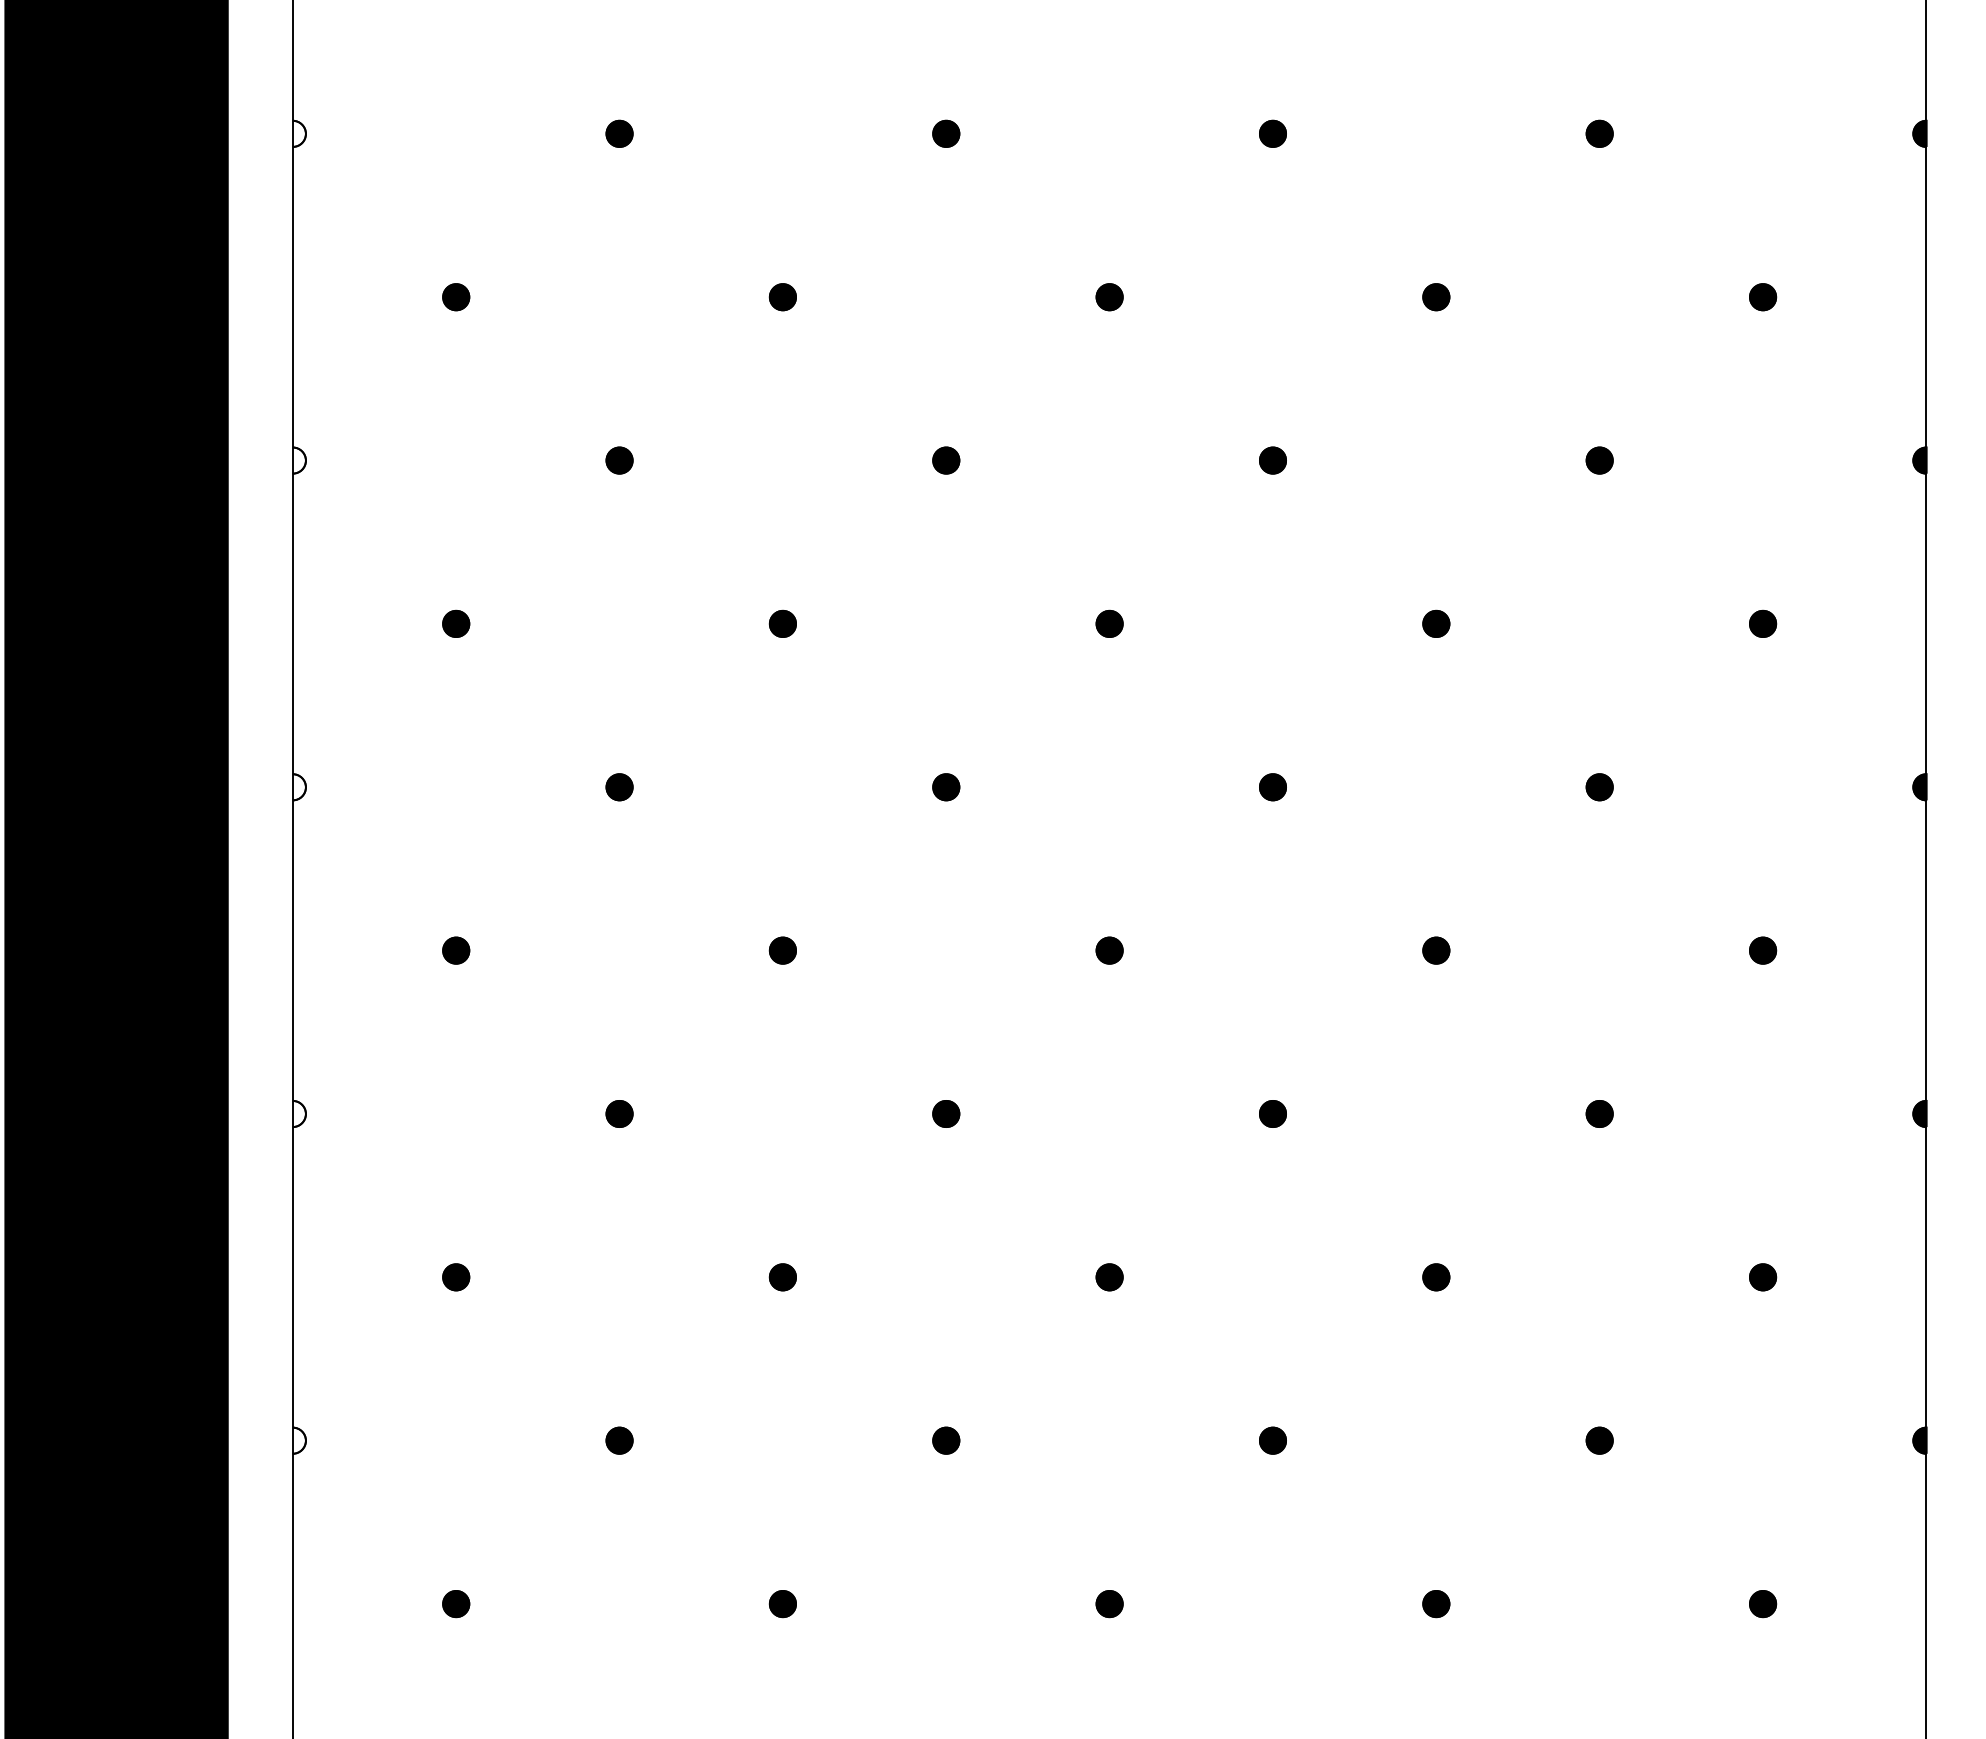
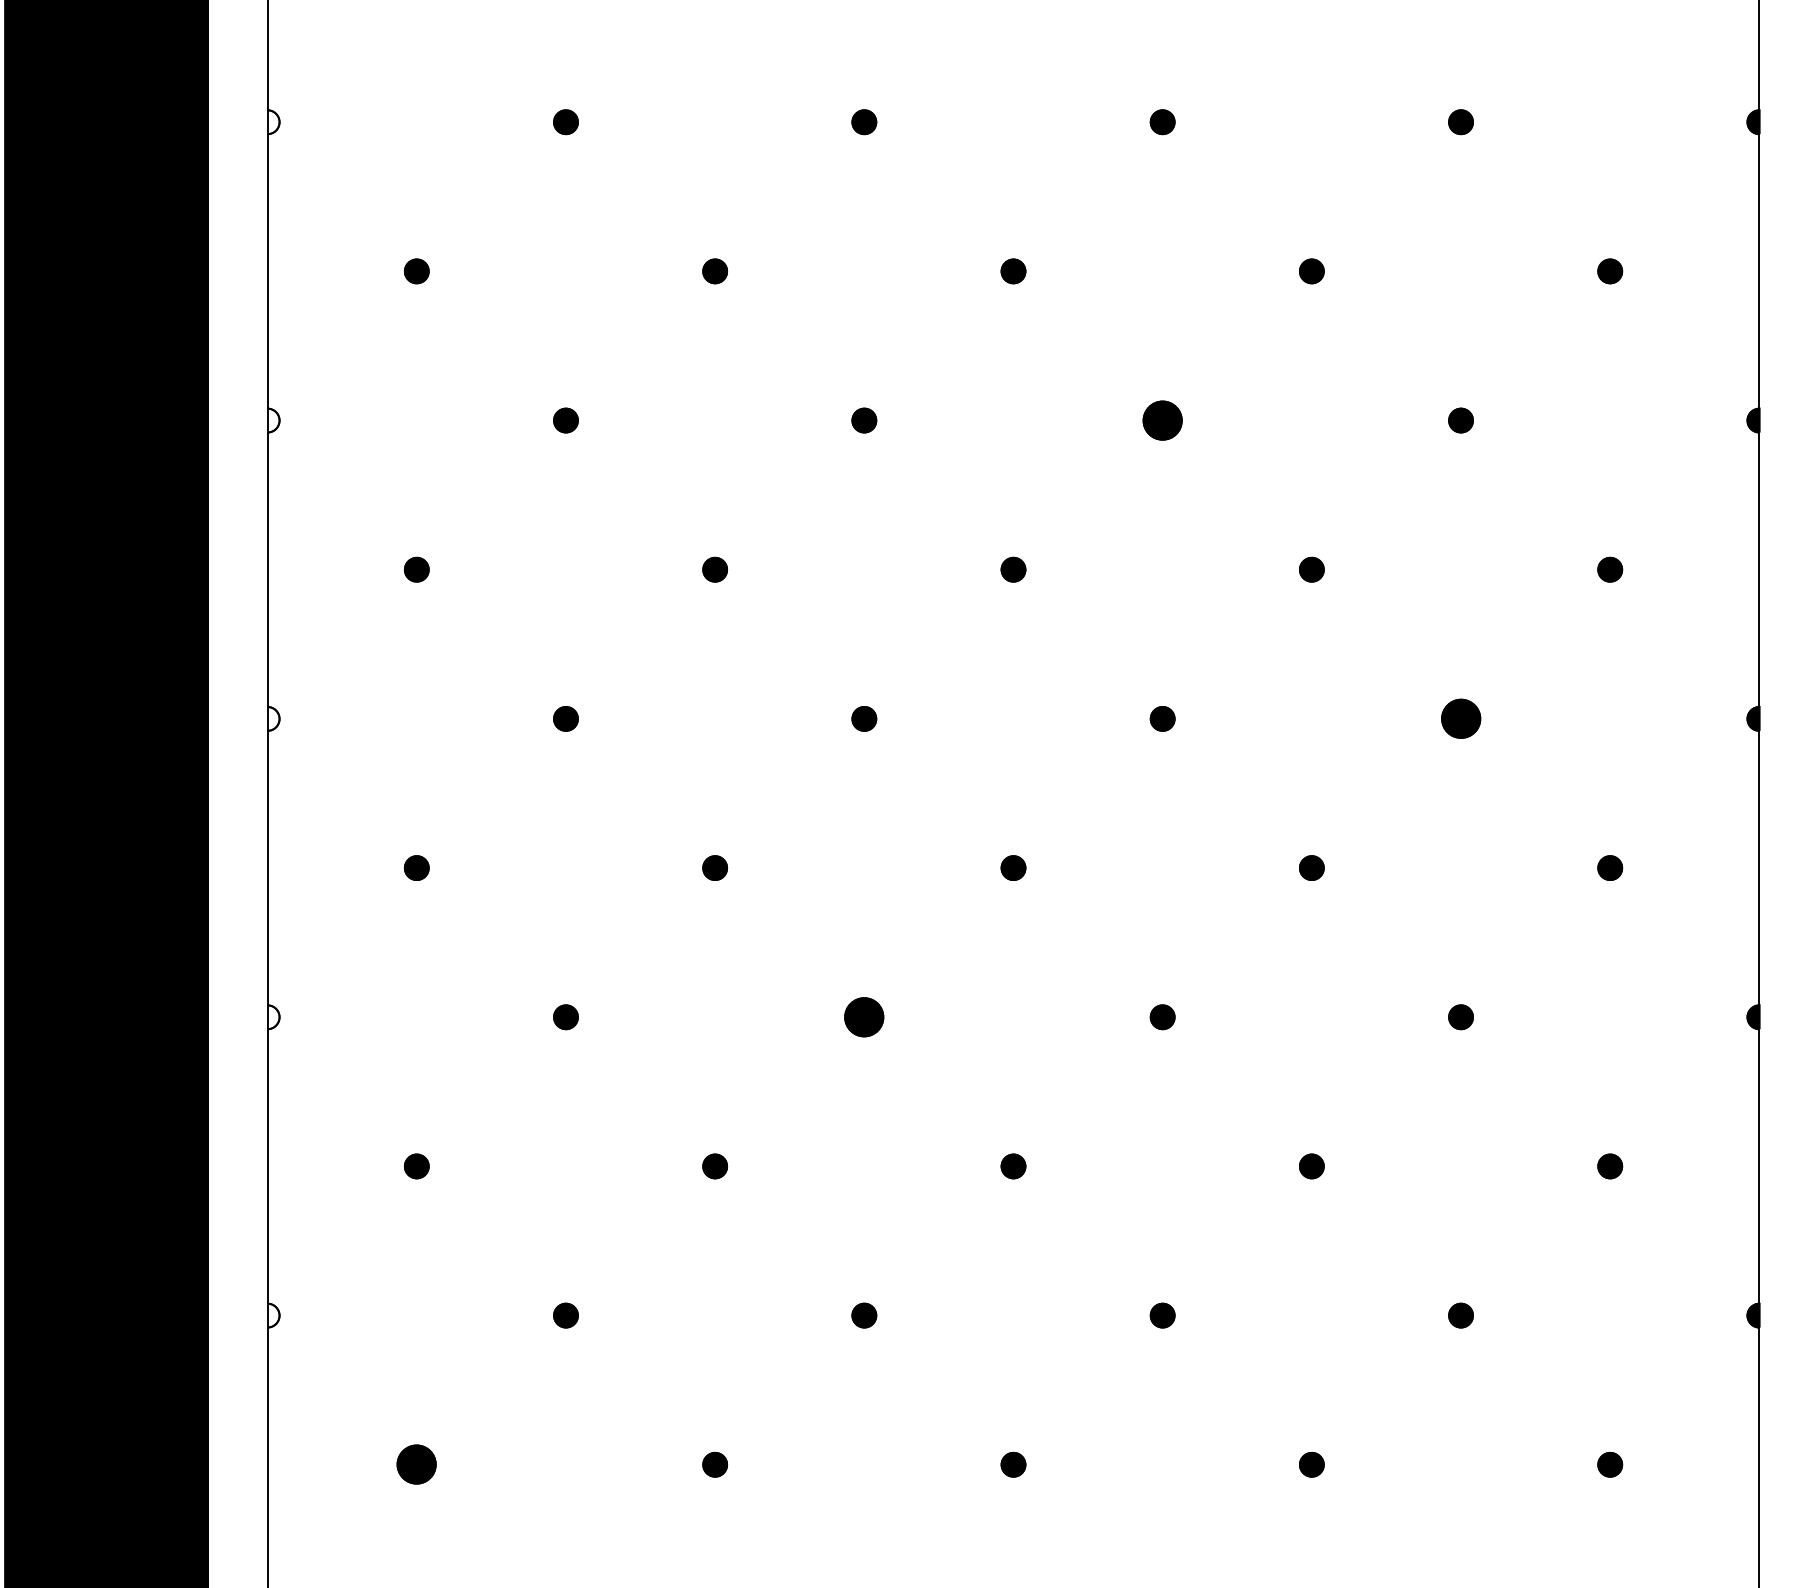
part: (1272, 460) -> (1162, 420), size x1.6
part: (1599, 787) -> (1460, 719), size x1.6
part: (946, 1113) -> (864, 1016), size x1.6
part: (456, 1604) -> (417, 1465), size x1.6

